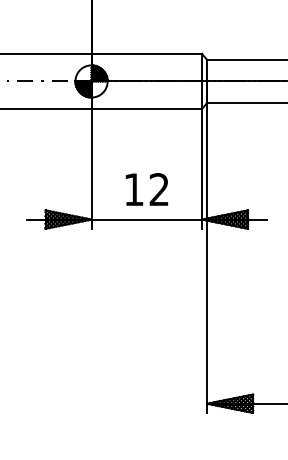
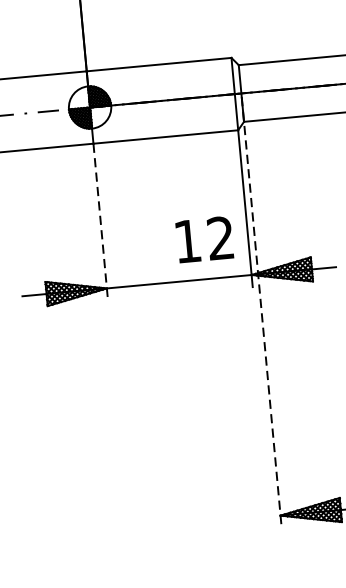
line: (91, 168) -> (100, 221), solid -> dashed
text: (146, 189) -> (204, 239), moved
line: (207, 249) -> (262, 313), solid -> dashed

